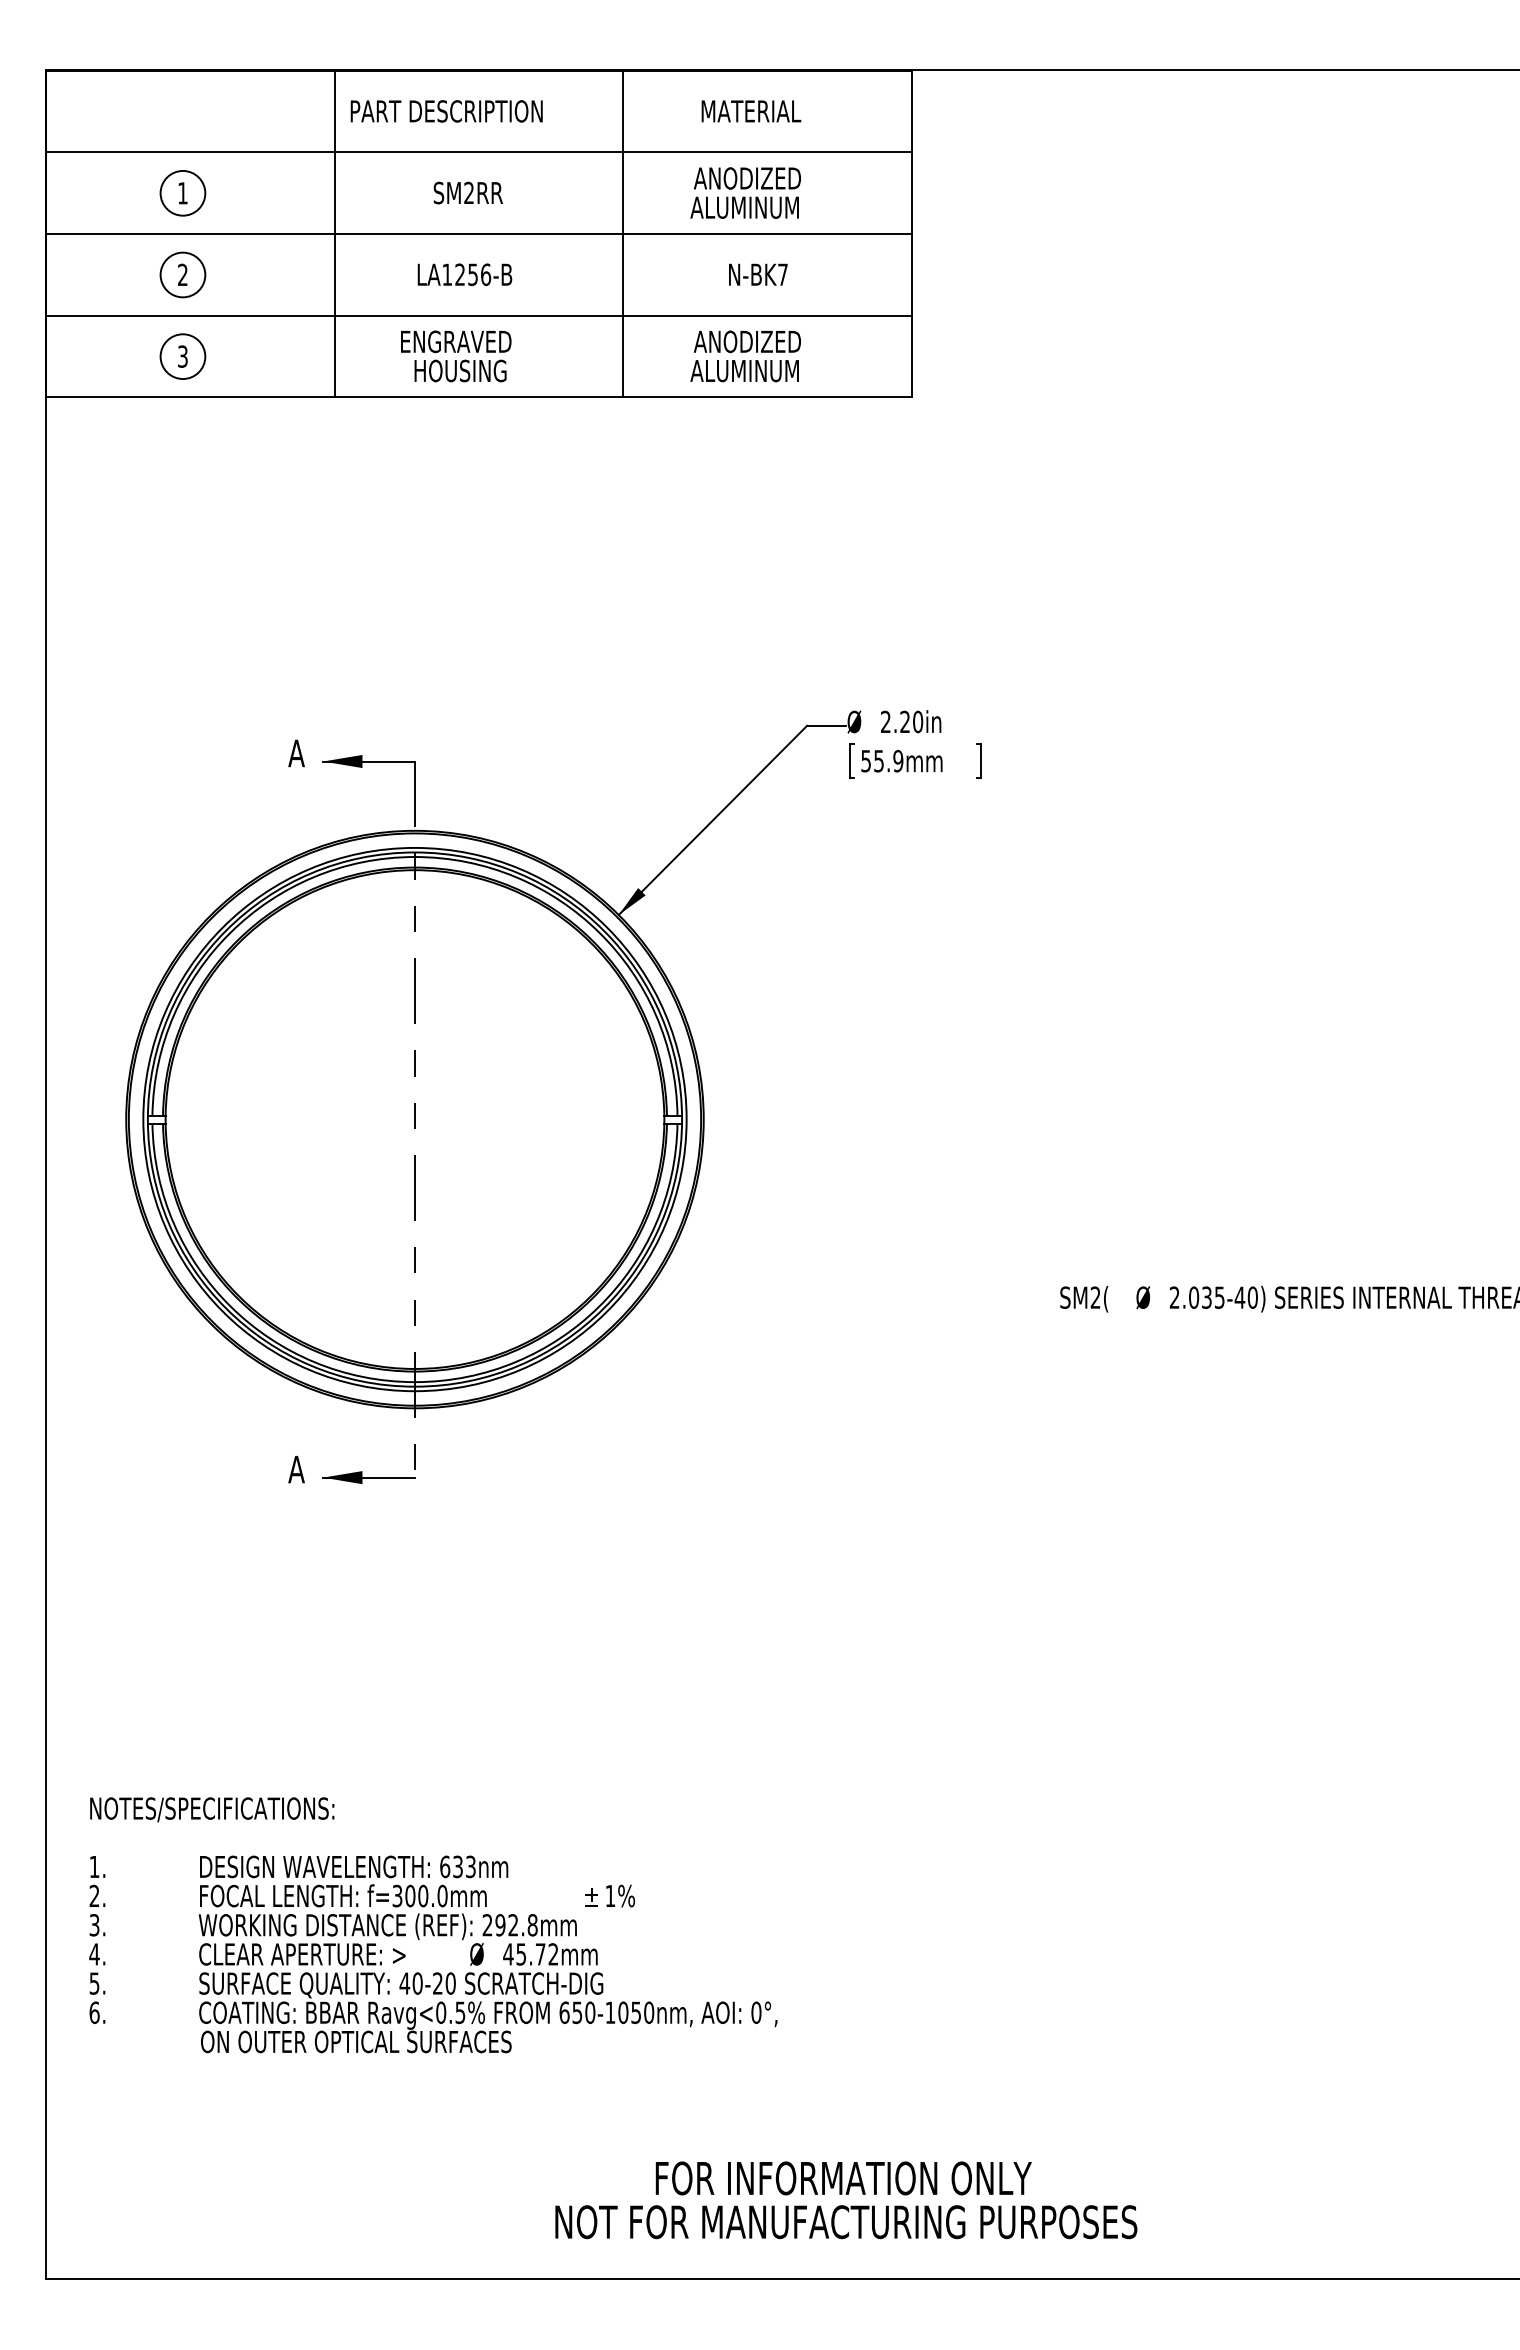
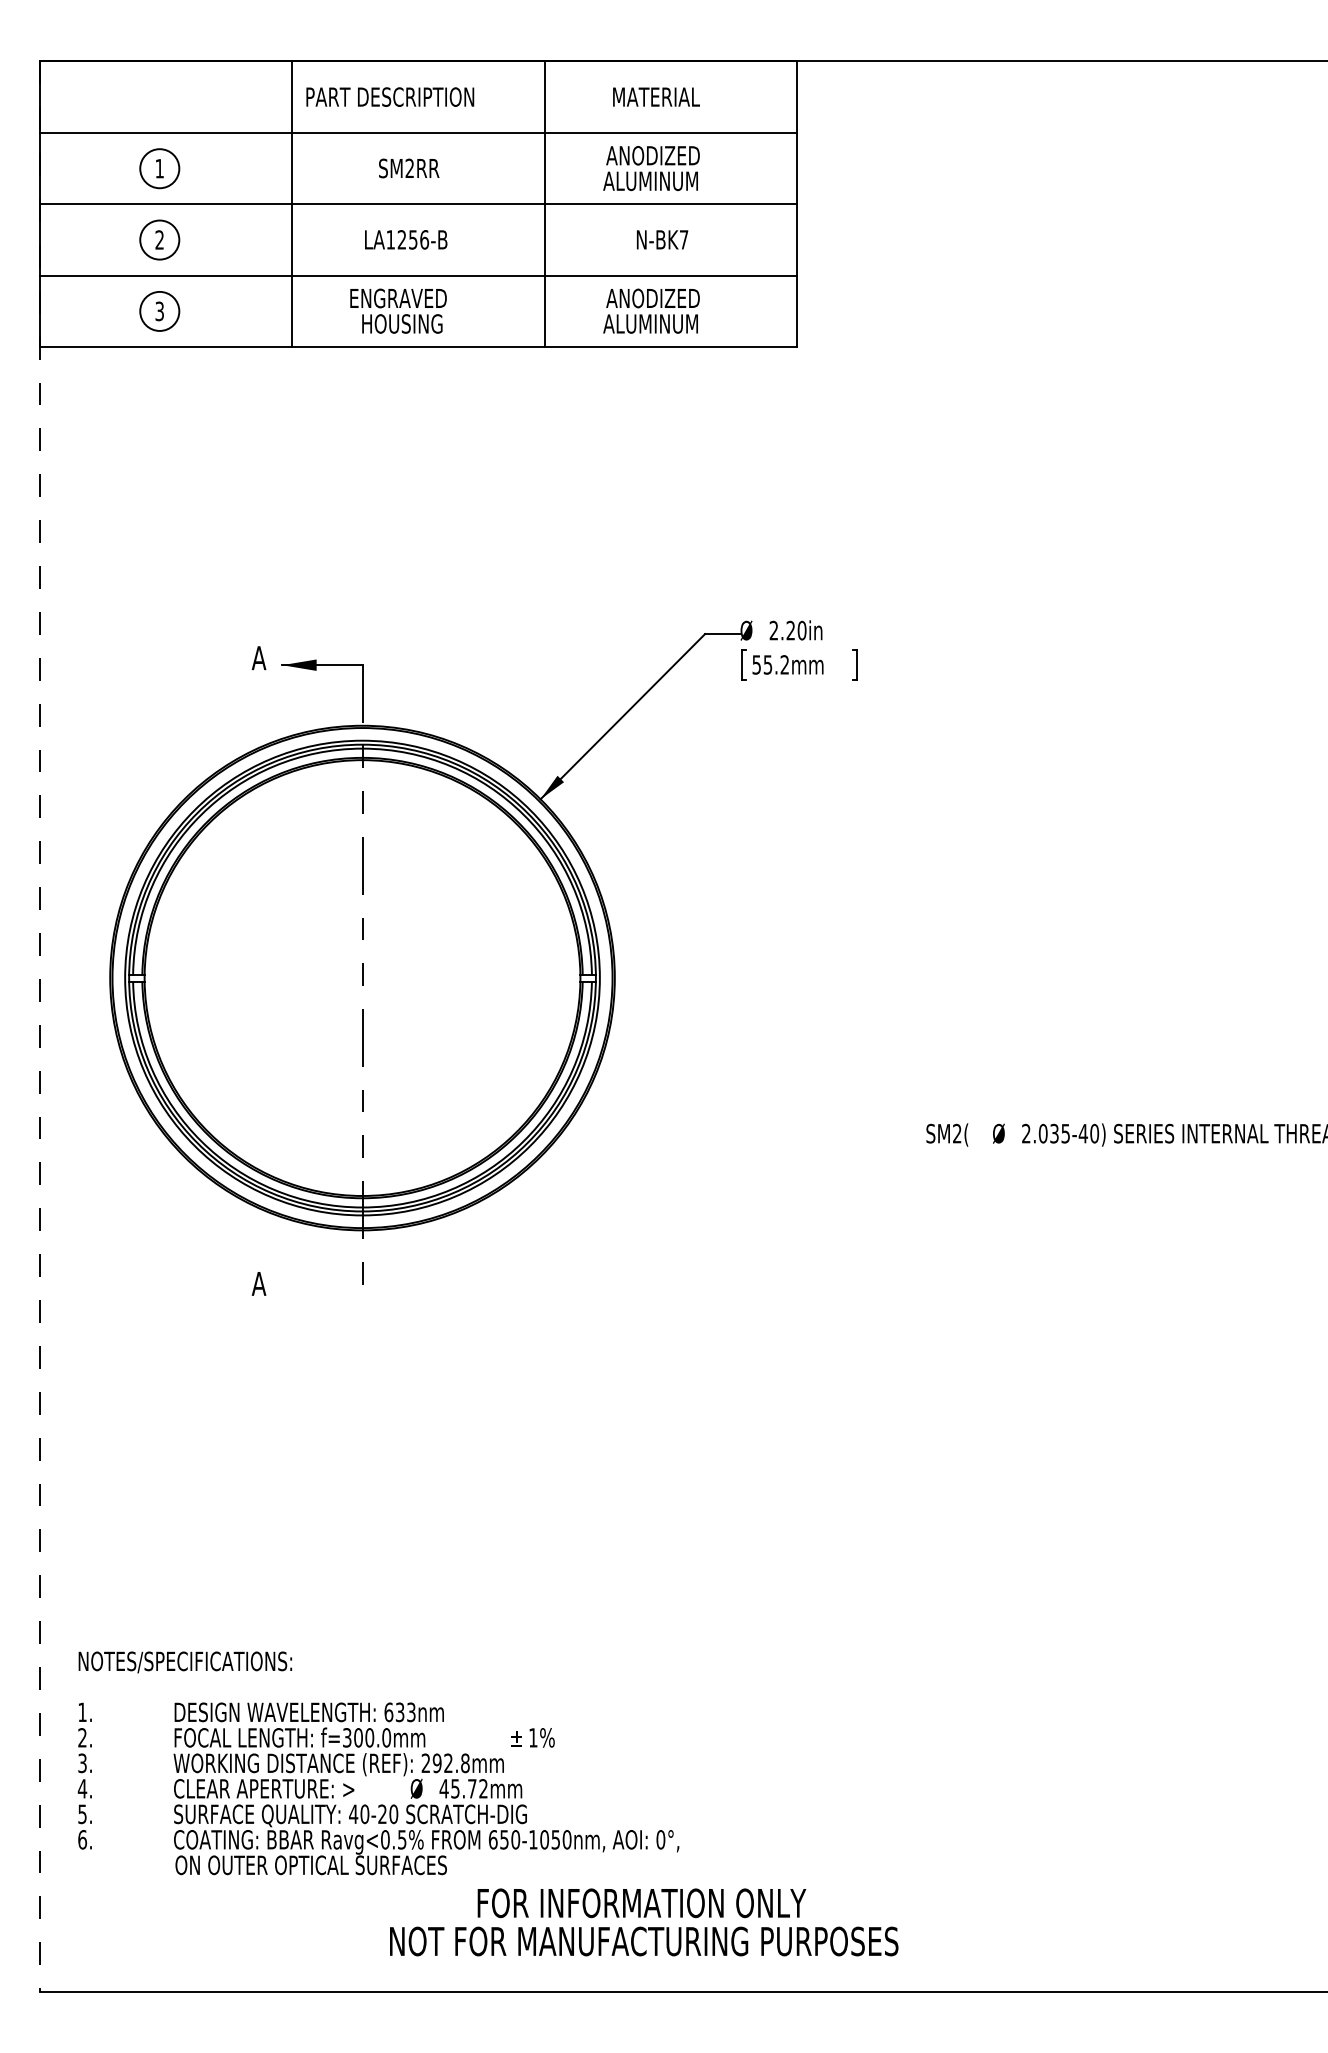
text: (898, 761) -> (785, 665), 55.9mm -> 55.2mm
line: (46, 1175) -> (40, 1026), solid -> dashed
part: (368, 1477) -> (321, 1290), removed
text: (433, 1925) -> (378, 1763), moved
text: (846, 2200) -> (644, 1922), moved

